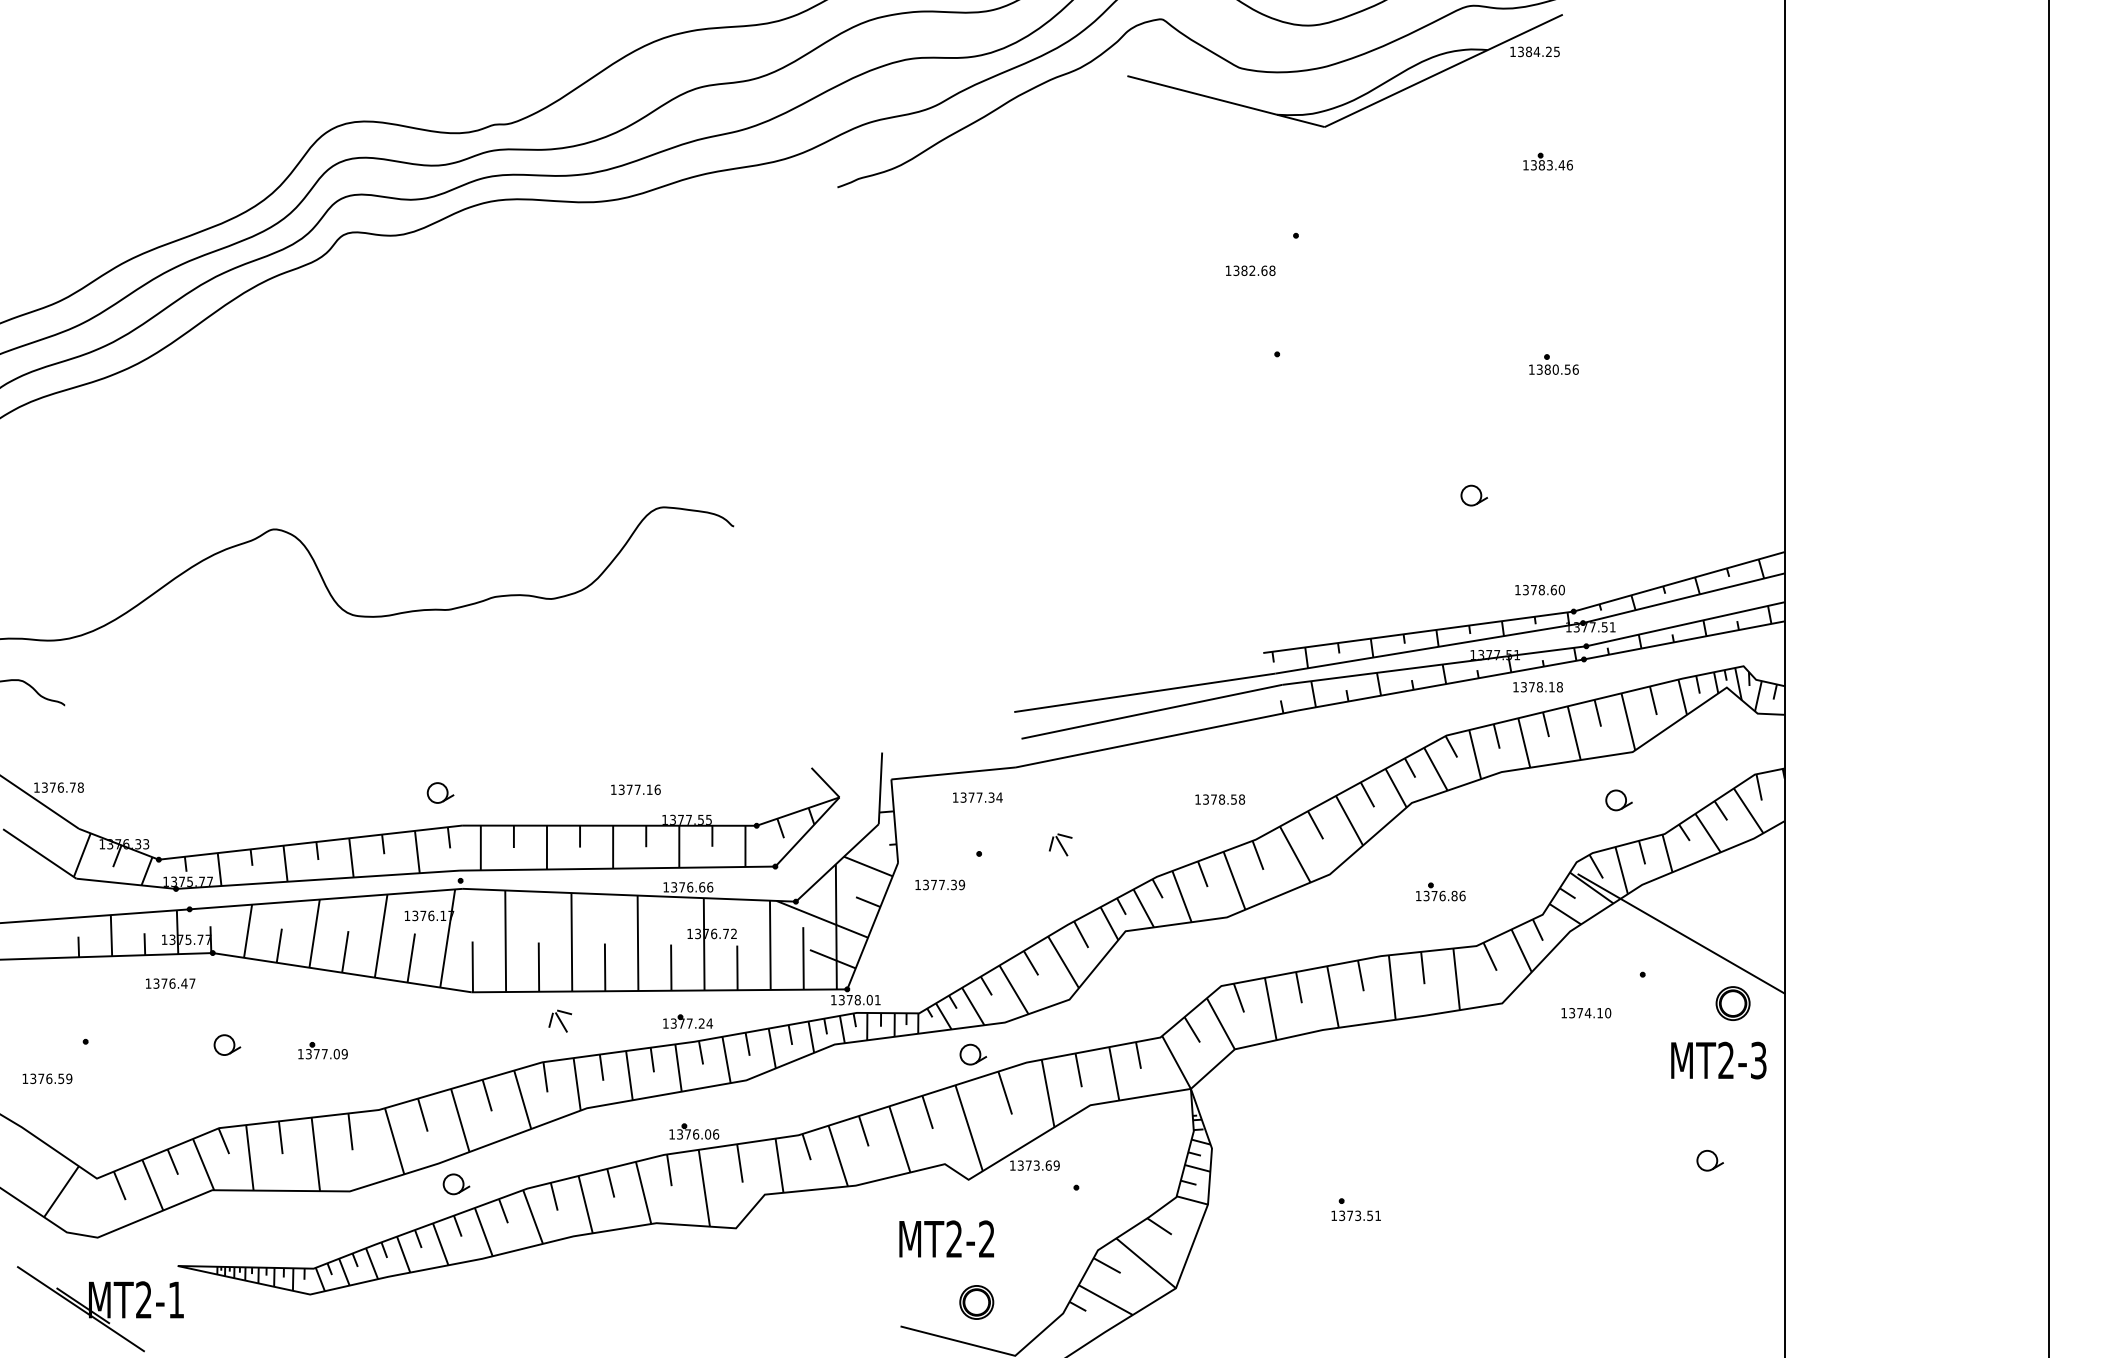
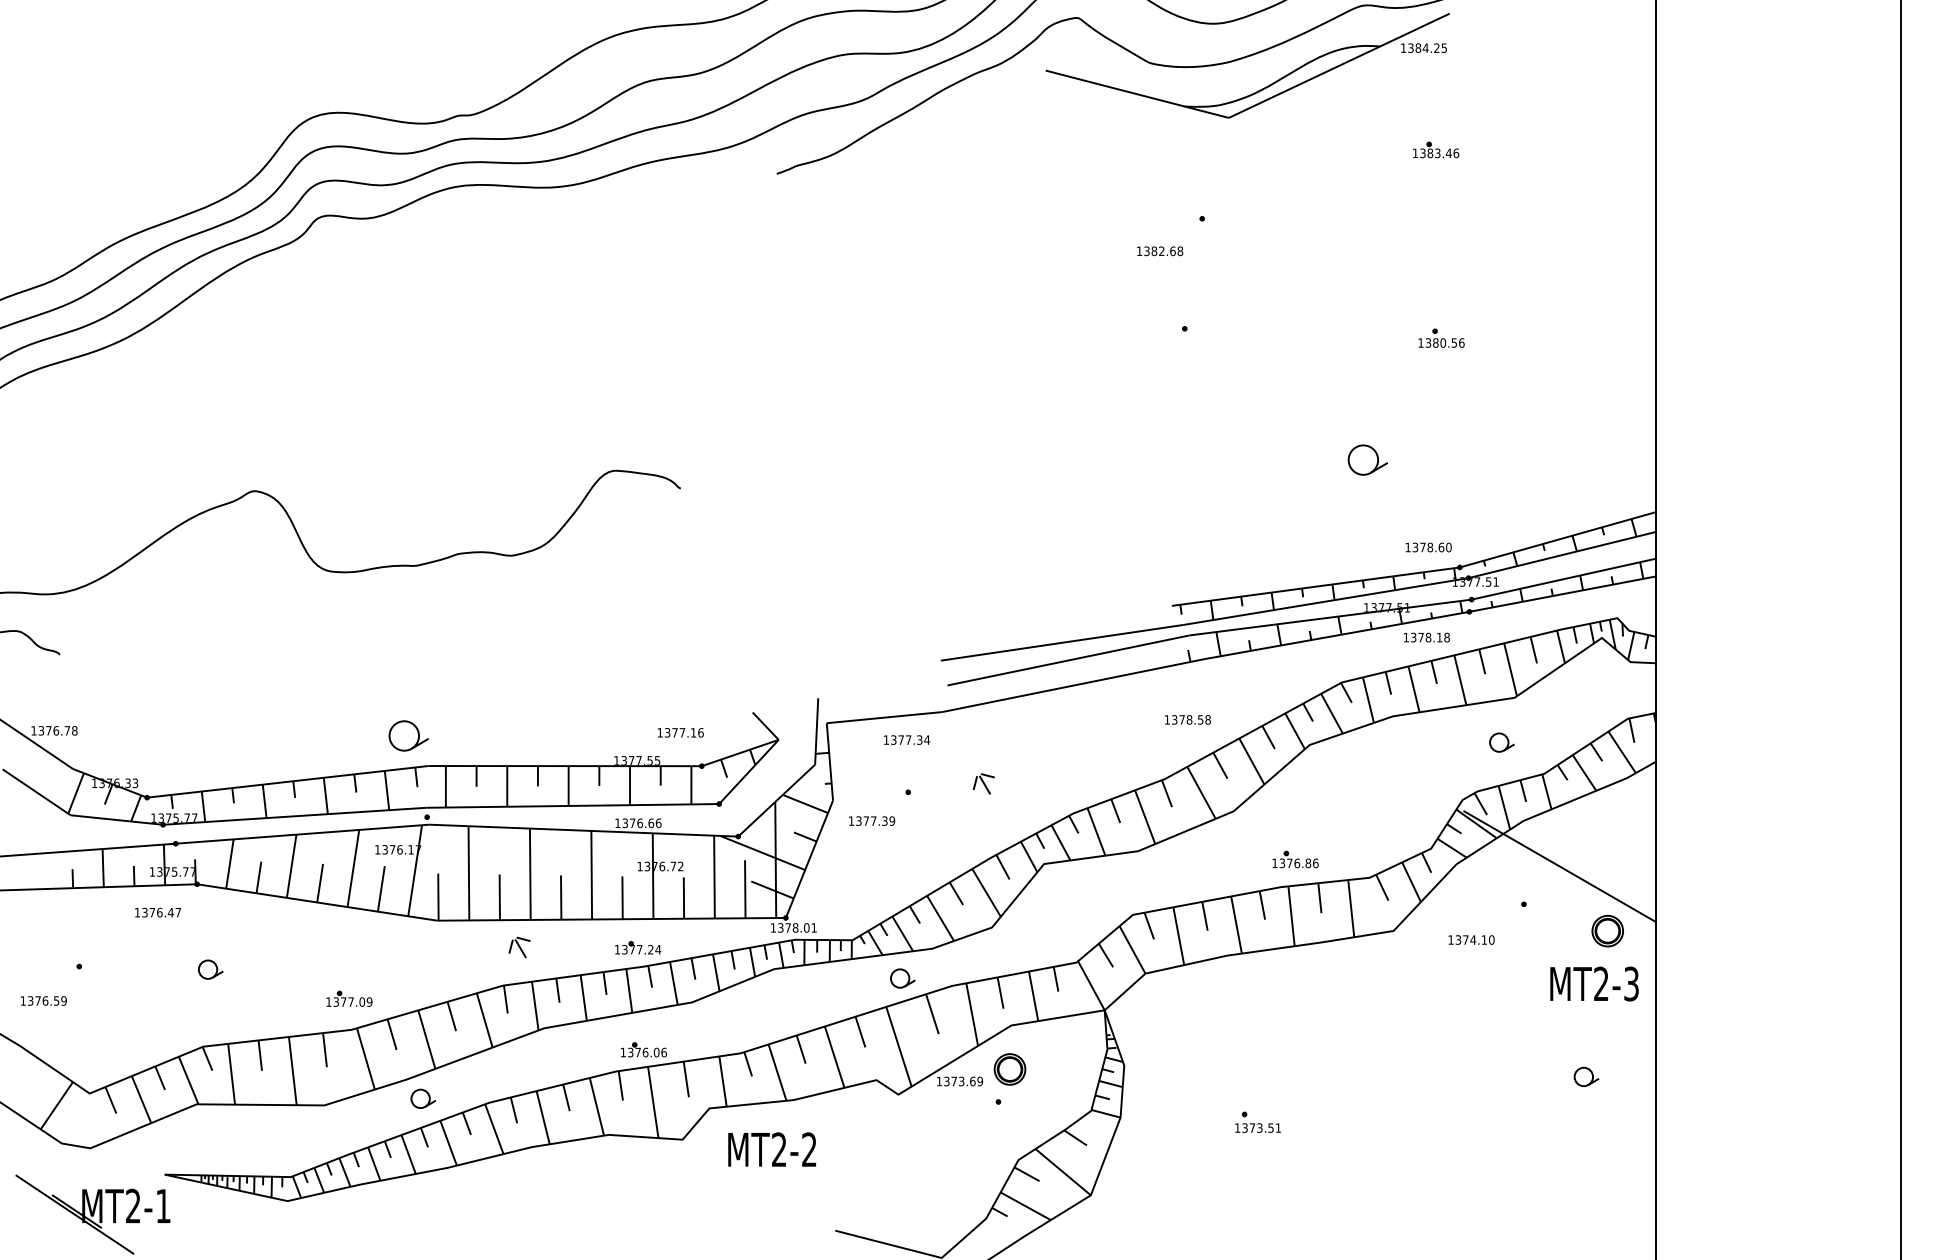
part: (1474, 495) -> (1367, 459), size x1.6
text: (635, 789) -> (680, 732), moved
part: (440, 792) -> (408, 735), size x1.6
text: (1219, 799) -> (1187, 719), moved
part: (1440, 891) -> (1295, 859), moved
part: (323, 1050) -> (349, 998), moved
text: (946, 1238) -> (771, 1149), moved
part: (976, 1302) -> (1009, 1069), moved

